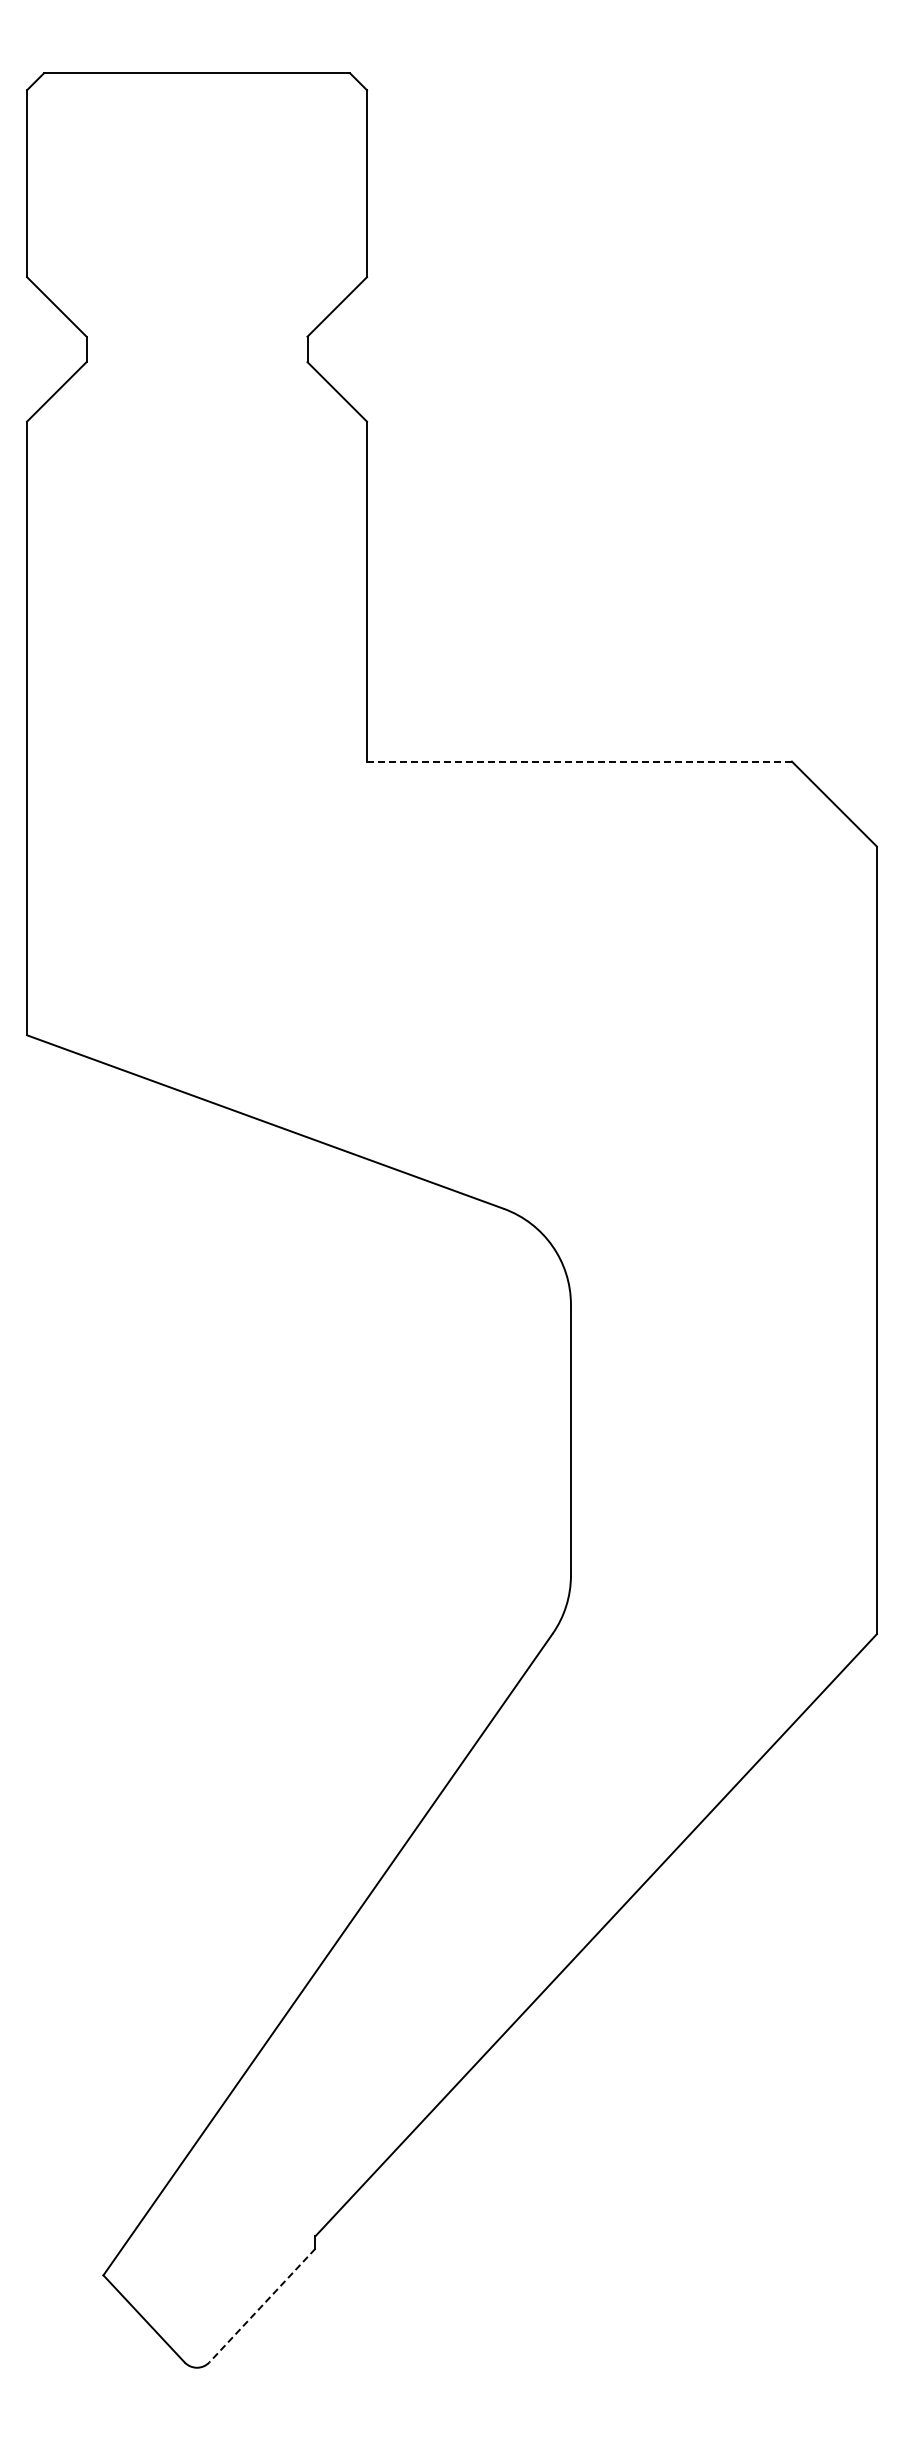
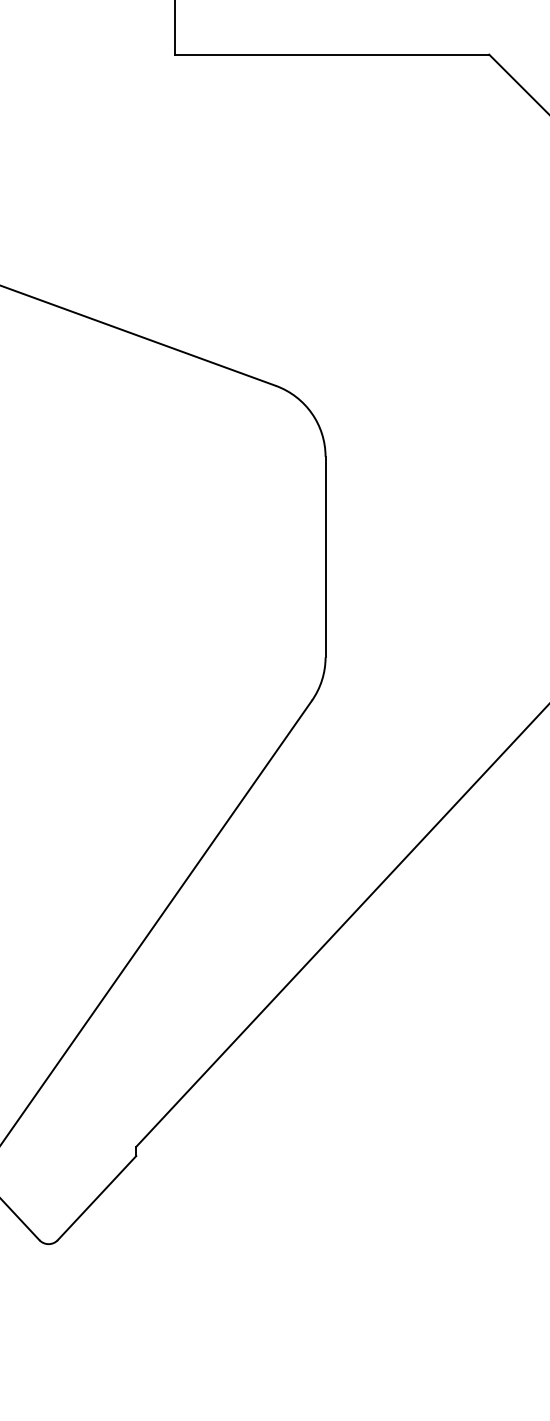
line: (578, 761) -> (331, 54), dashed -> solid
line: (262, 2305) -> (97, 1198), dashed -> solid

